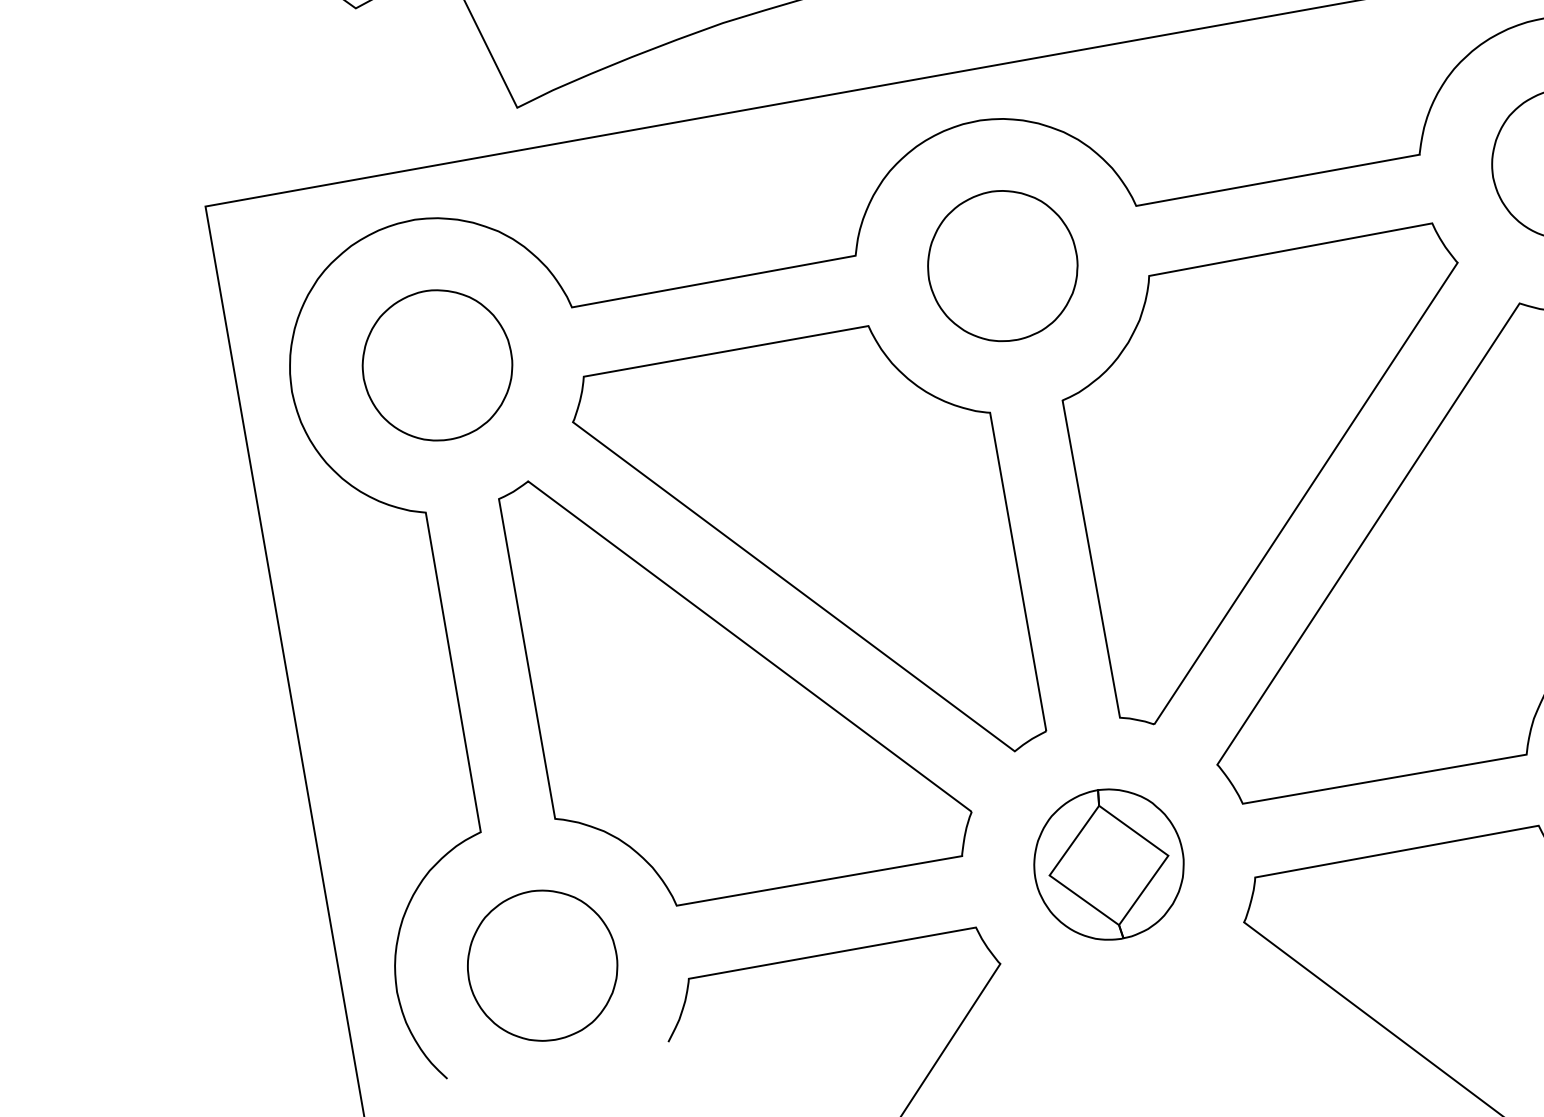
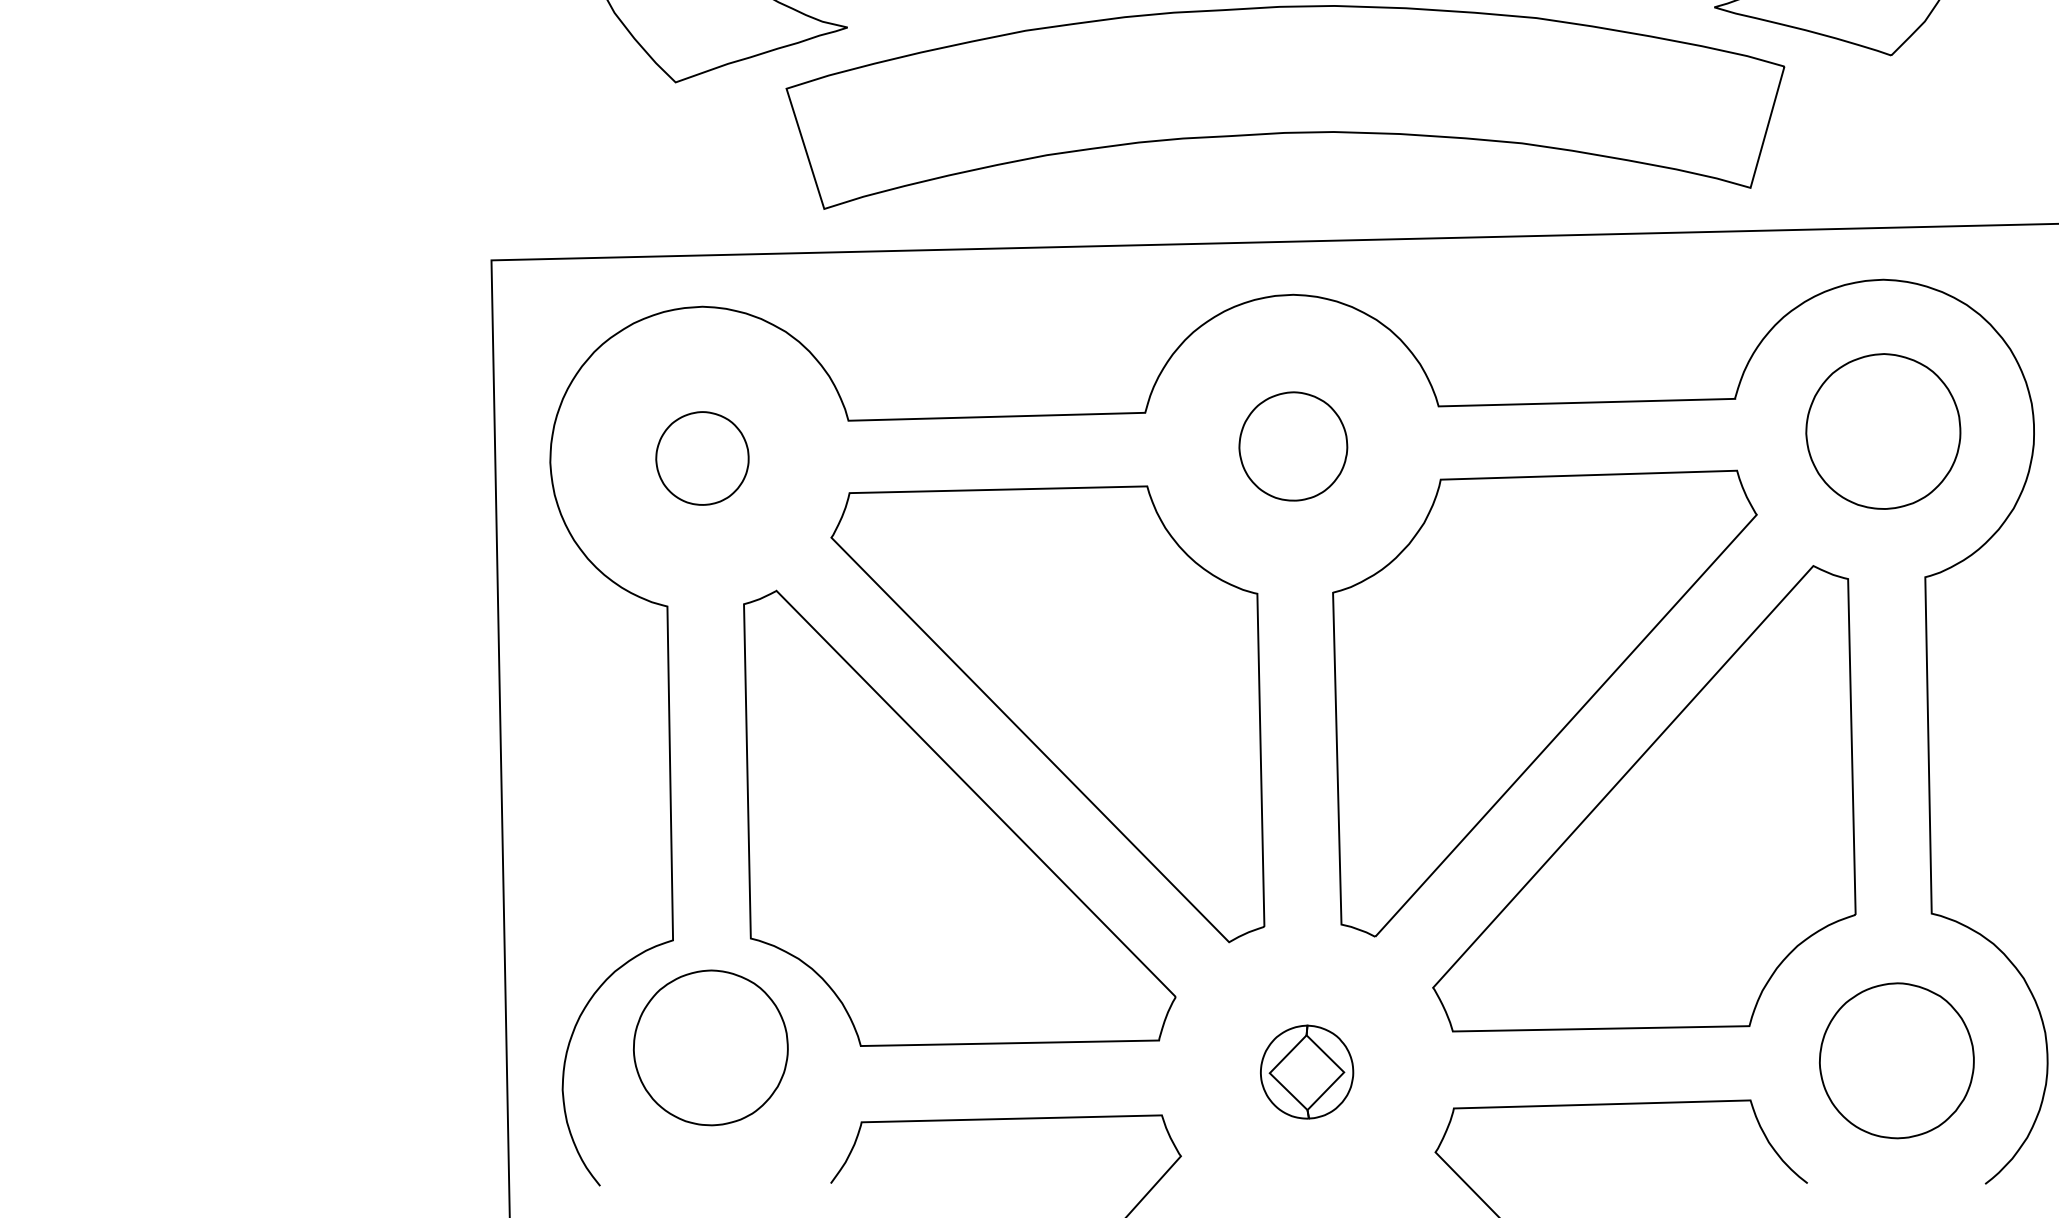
part: (1002, 266) -> (1293, 446), size x0.7
part: (437, 365) -> (702, 458), size x0.6
part: (1108, 863) -> (1306, 1071), size x0.6
part: (542, 965) -> (710, 1047), moved

